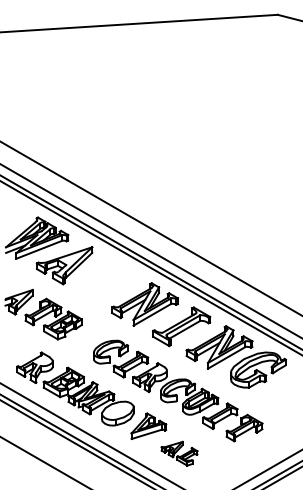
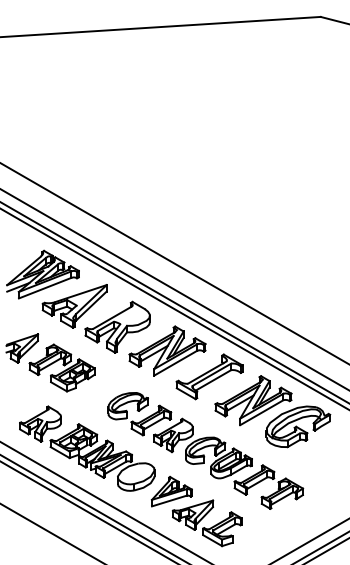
part: (101, 283) -> (117, 326), added
part: (179, 453) -> (207, 523), size x1.67

